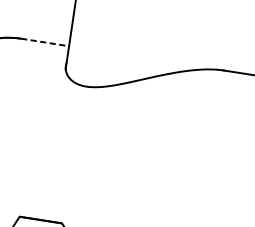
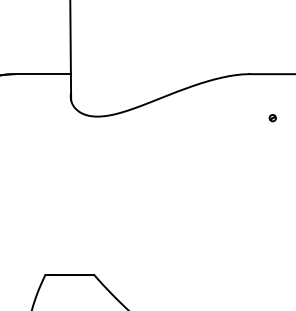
line: (45, 42) -> (43, 74), dashed -> solid
part: (237, 111) -> (272, 118), added

